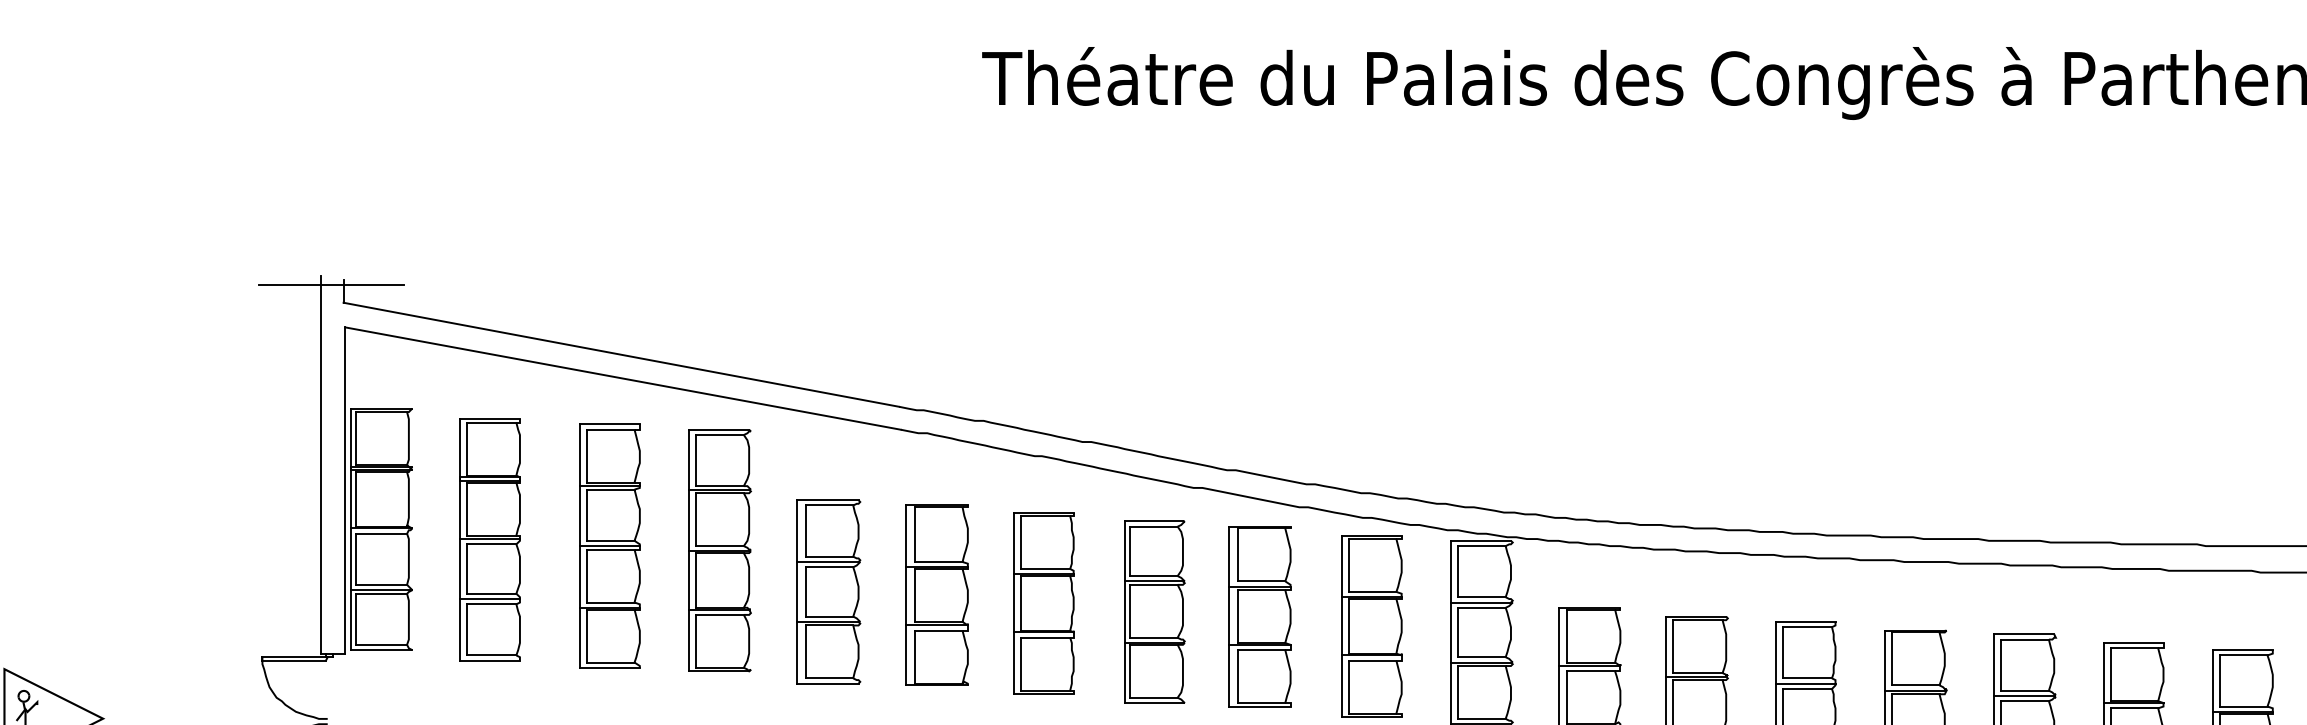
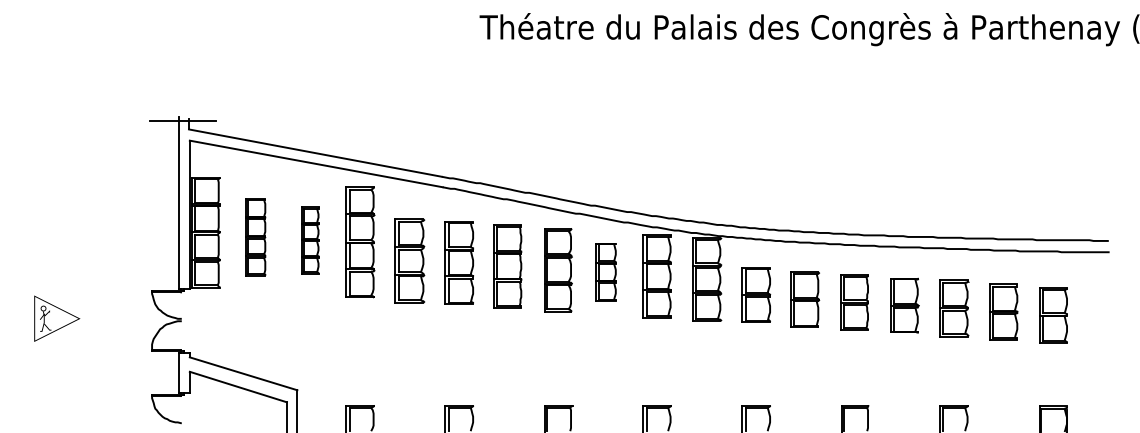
part: (489, 537) -> (255, 236), size x0.7
part: (610, 546) -> (310, 240), size x0.6
part: (1258, 614) -> (605, 271), size x0.7

